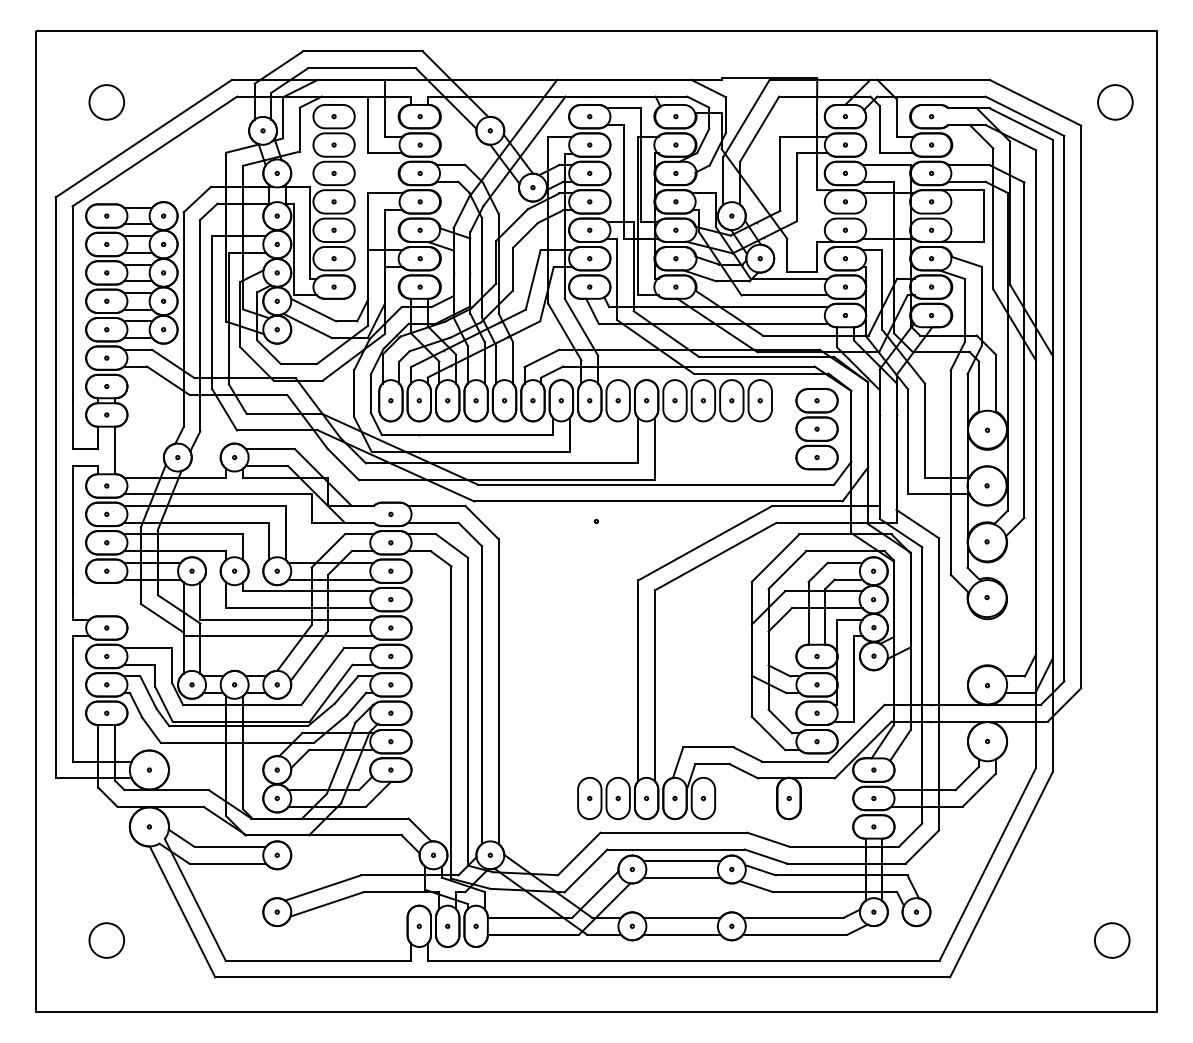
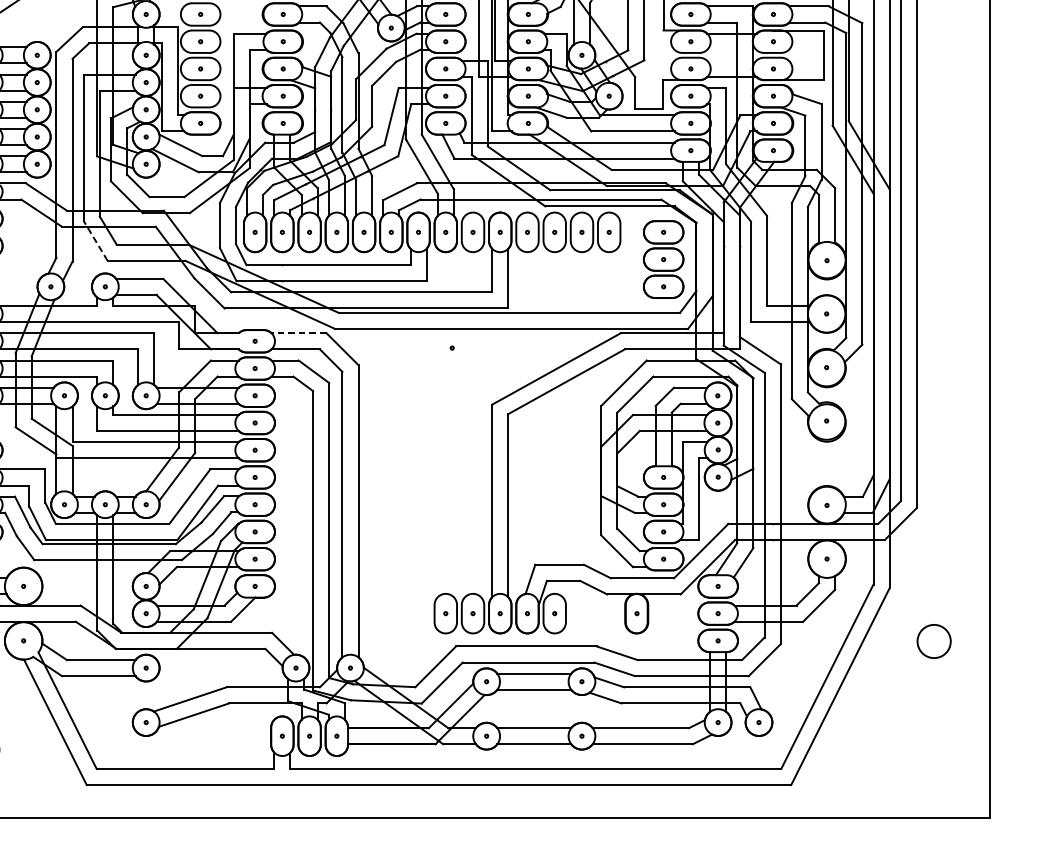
line: (224, 409) -> (95, 240), solid -> dashed
line: (436, 506) -> (298, 333), solid -> dashed
circle: (1112, 940) -> (934, 641), moved

